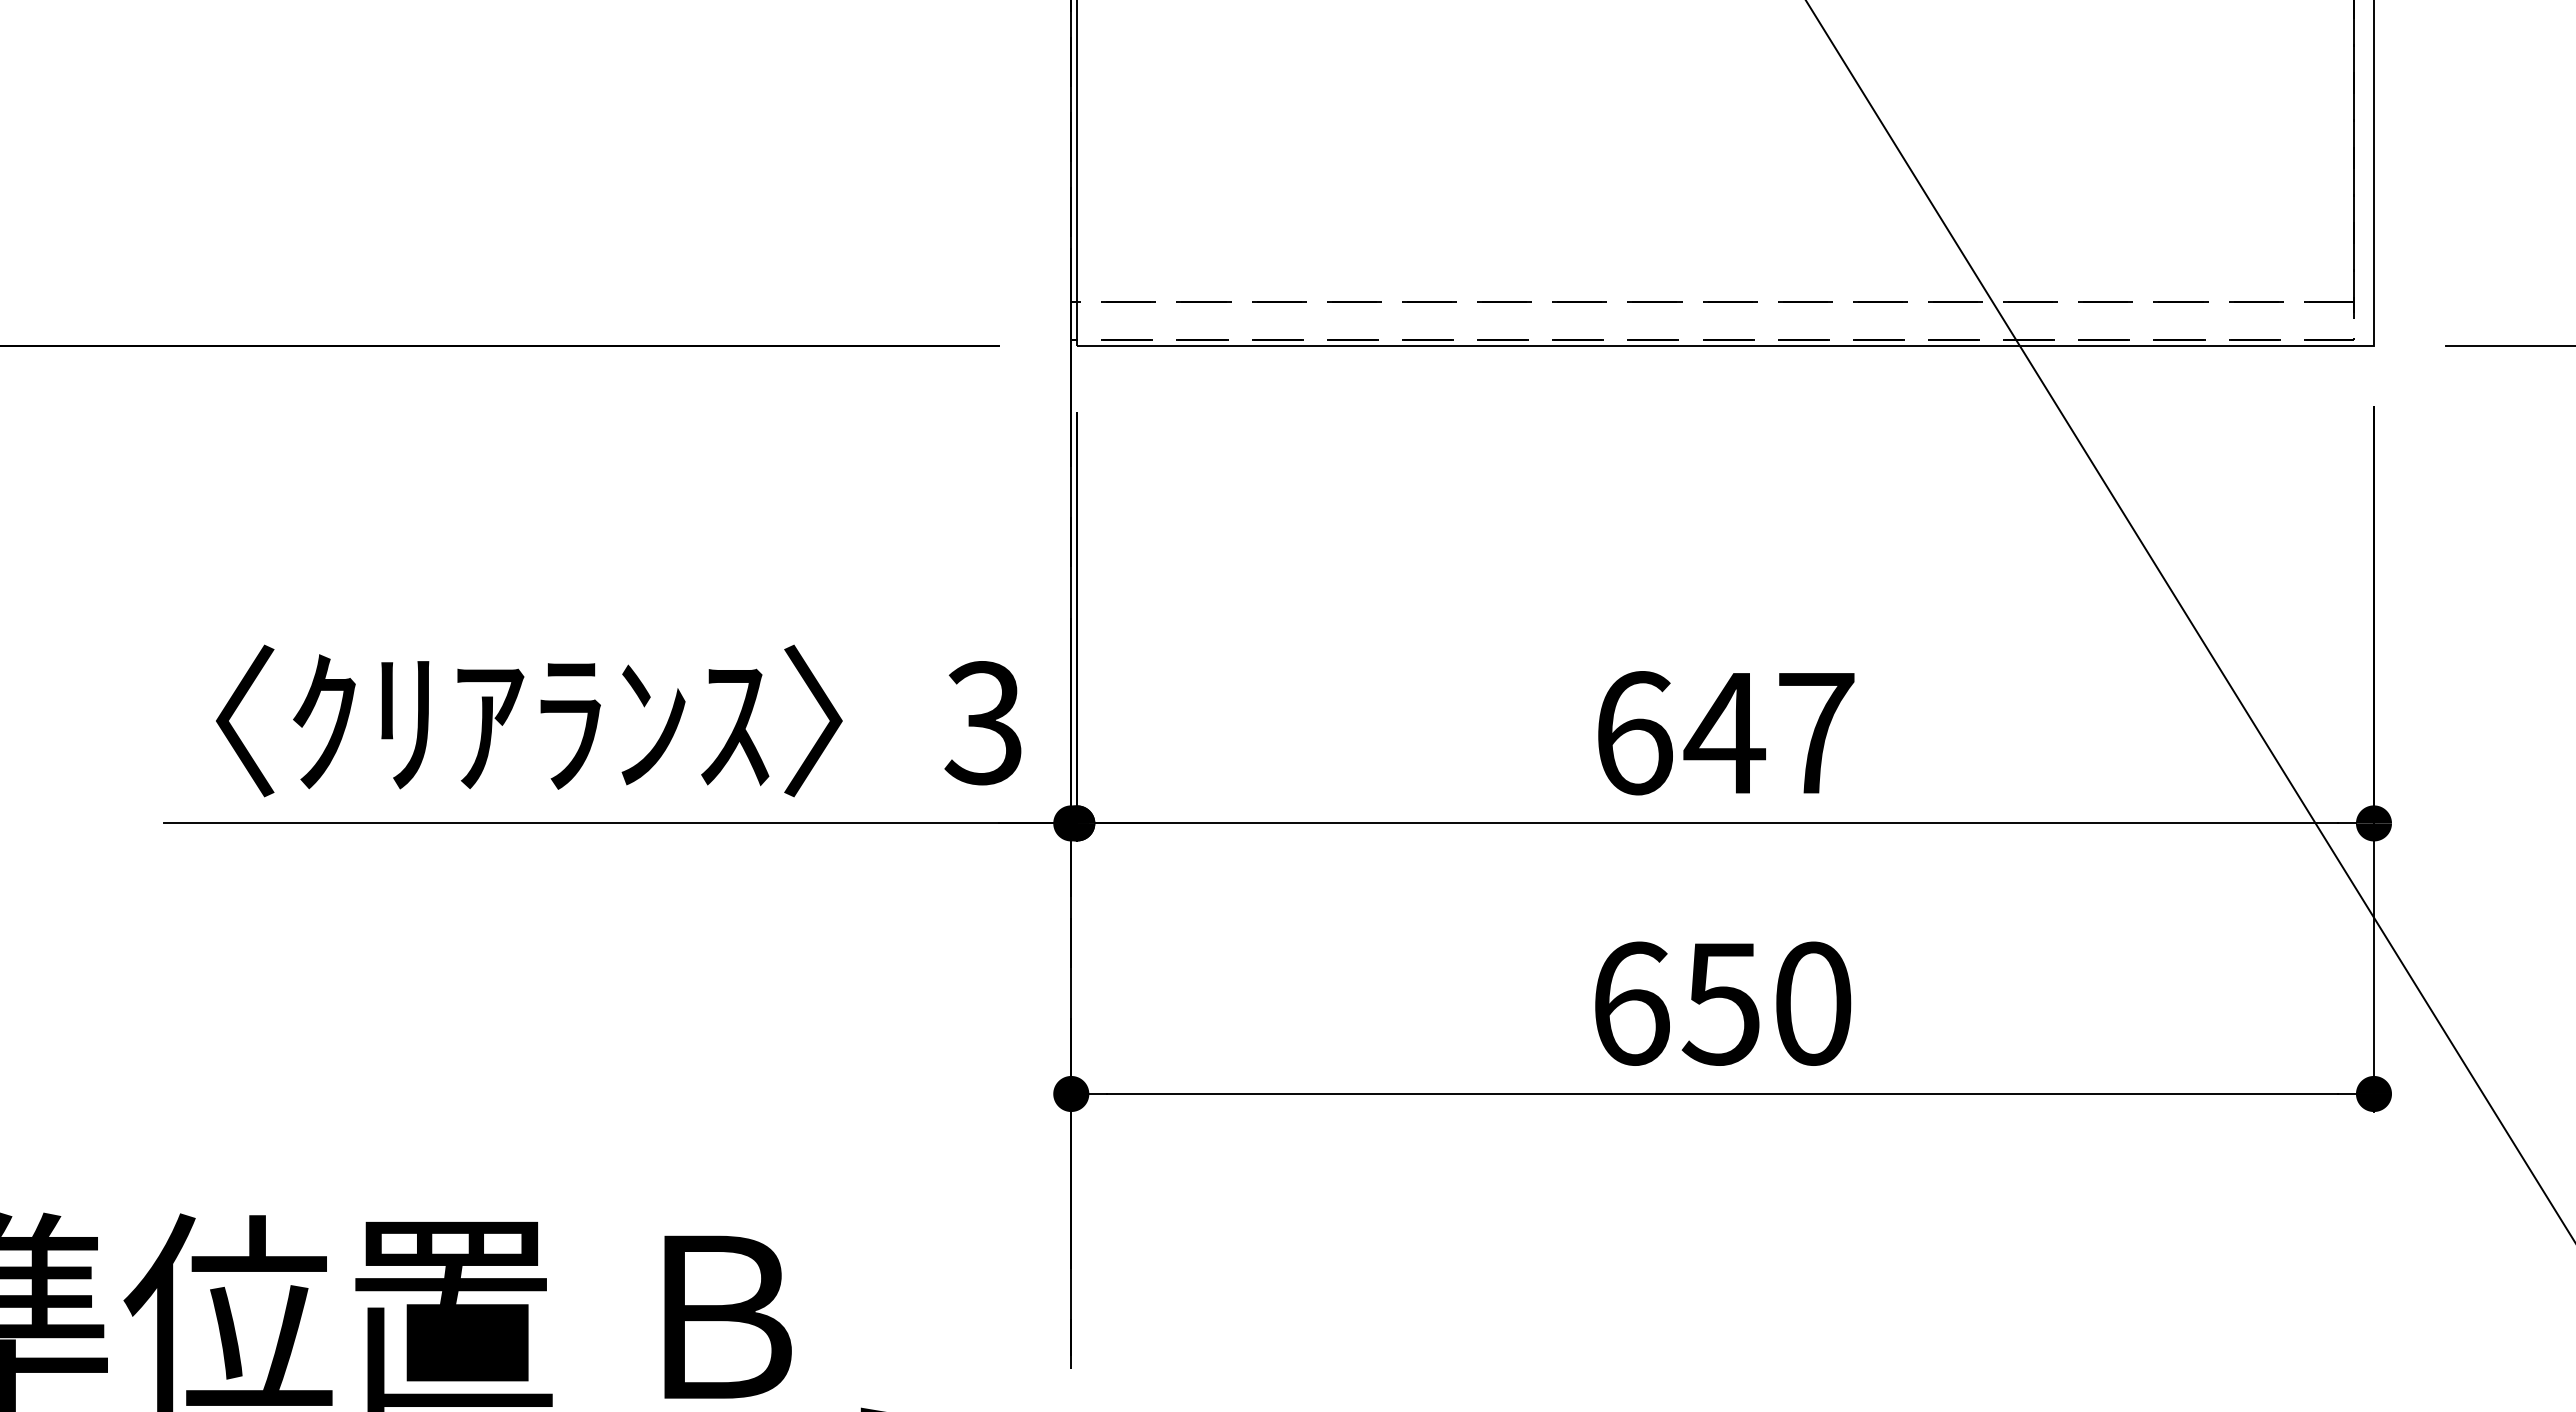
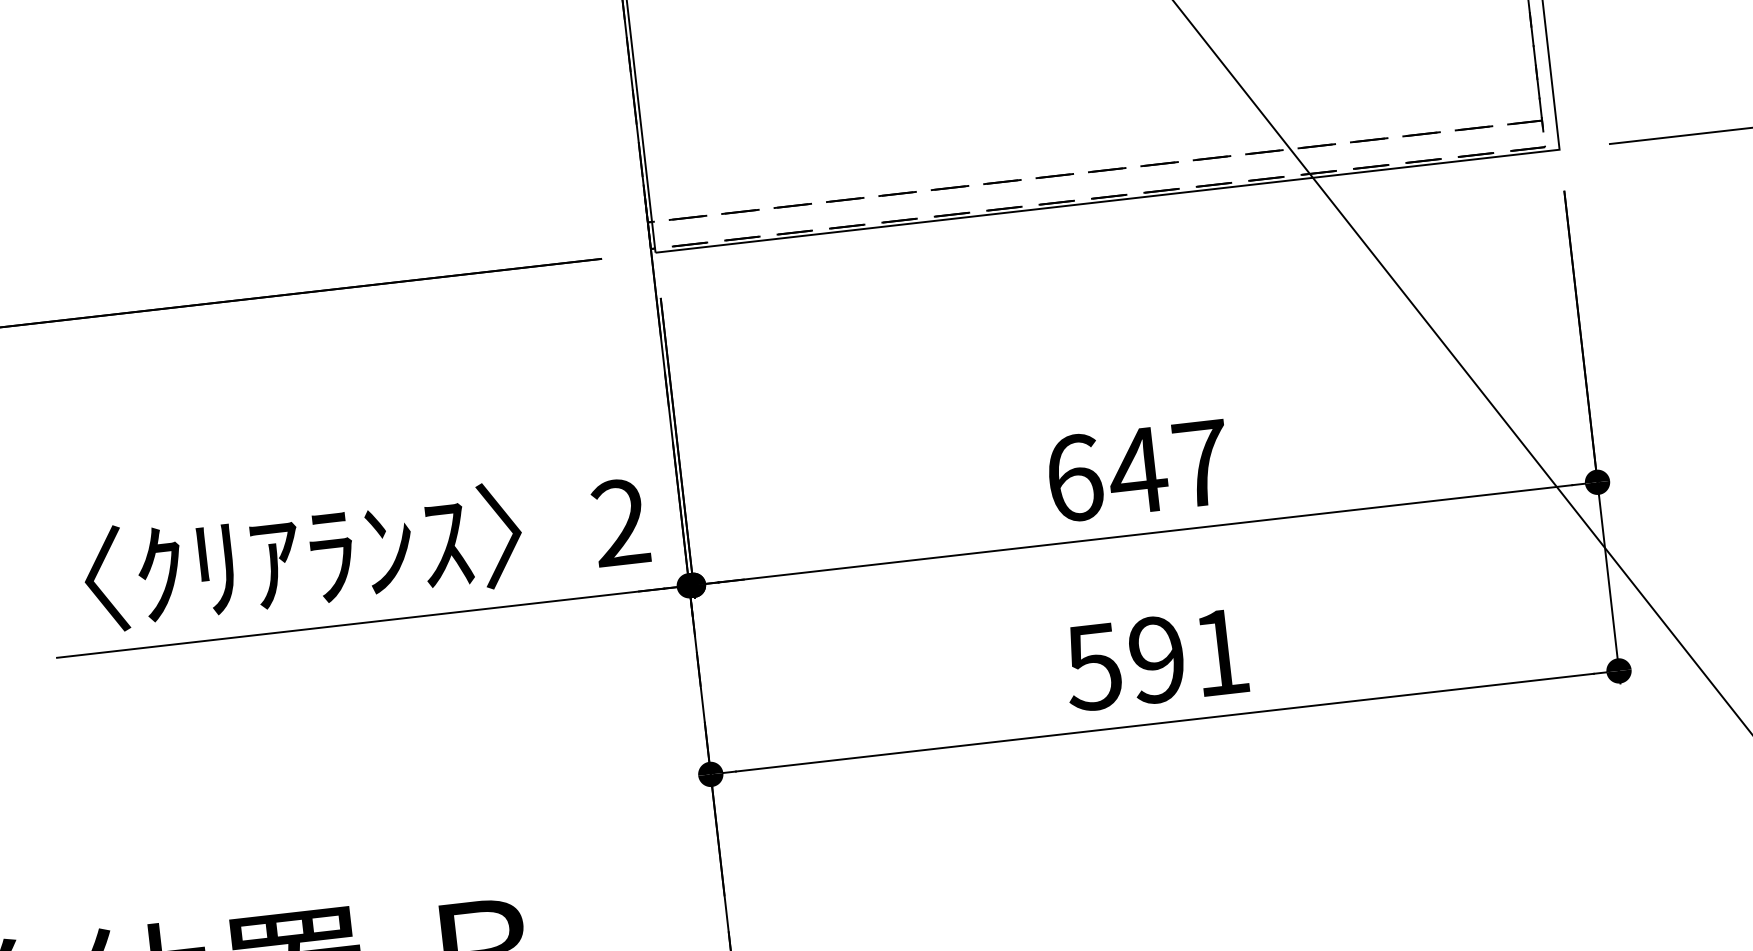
text: (983, 723) -> (620, 523), 3 -> 2
text: (1720, 1003) -> (1156, 659), 650 -> 591

